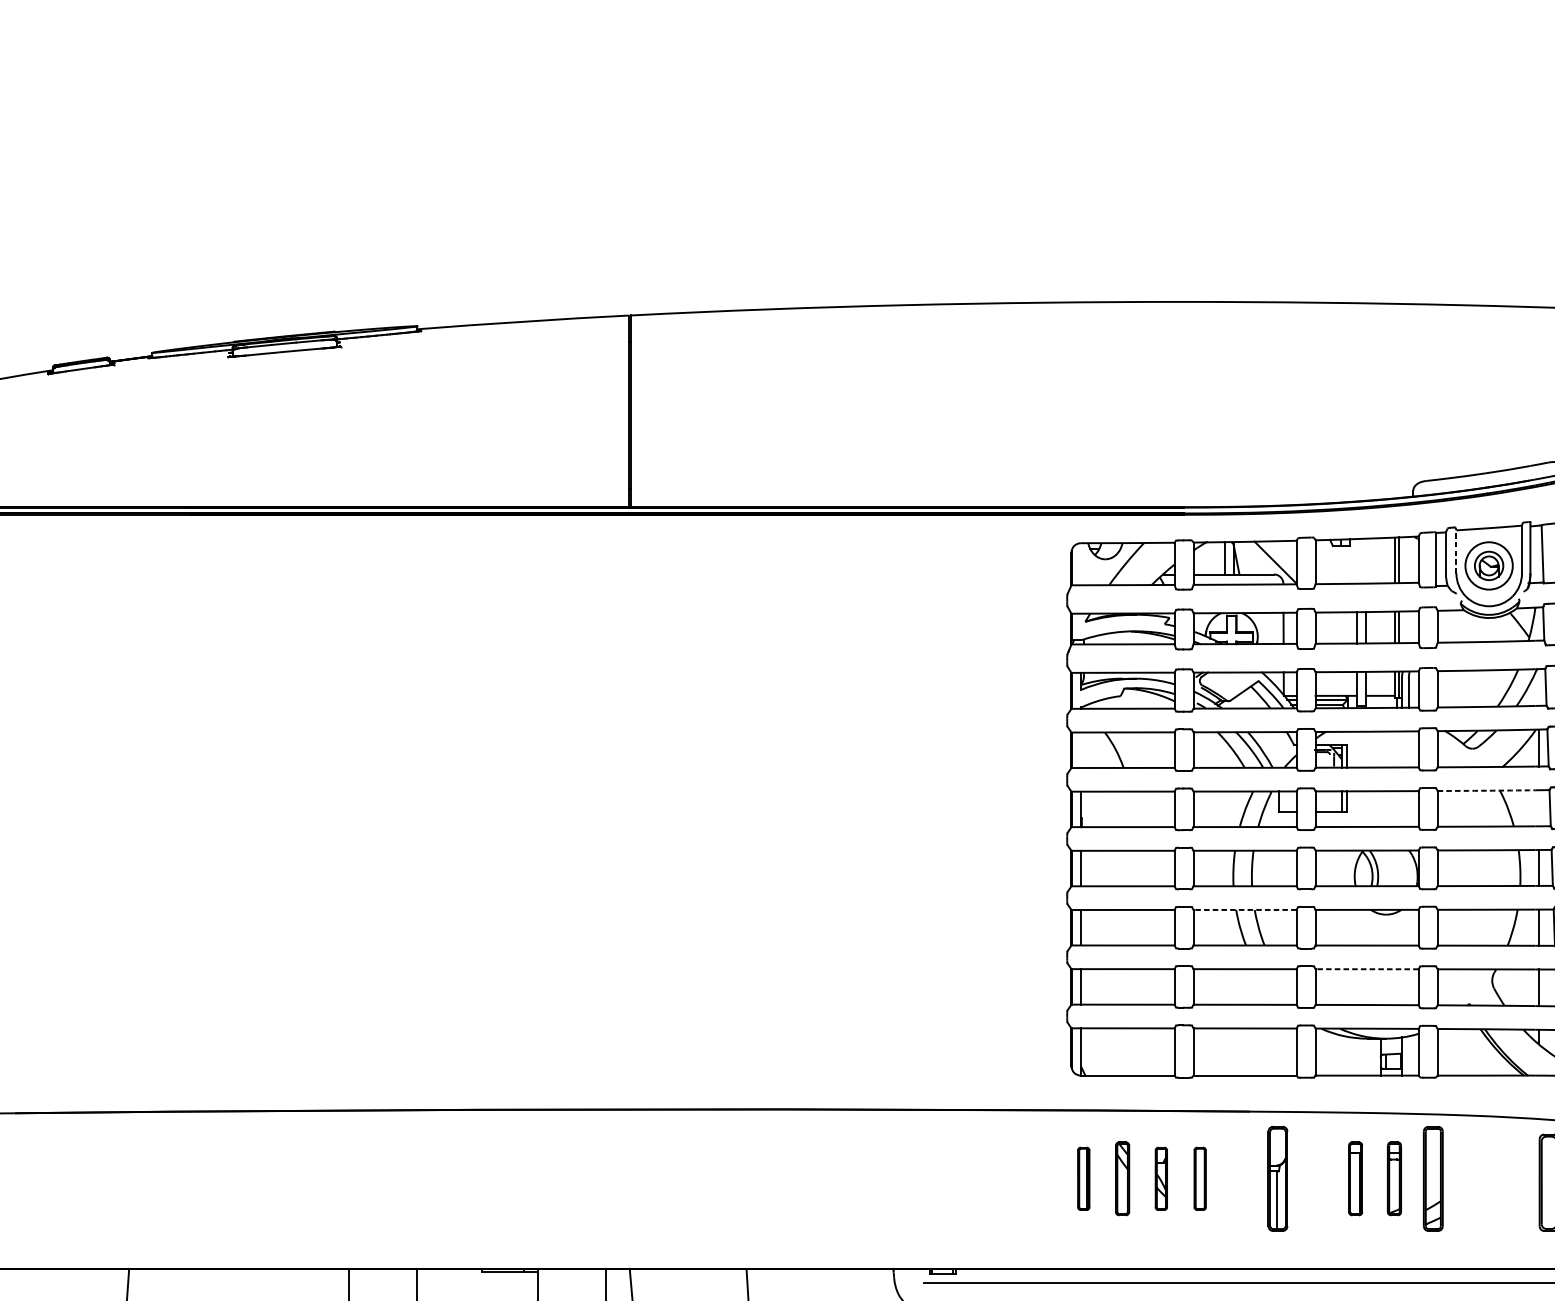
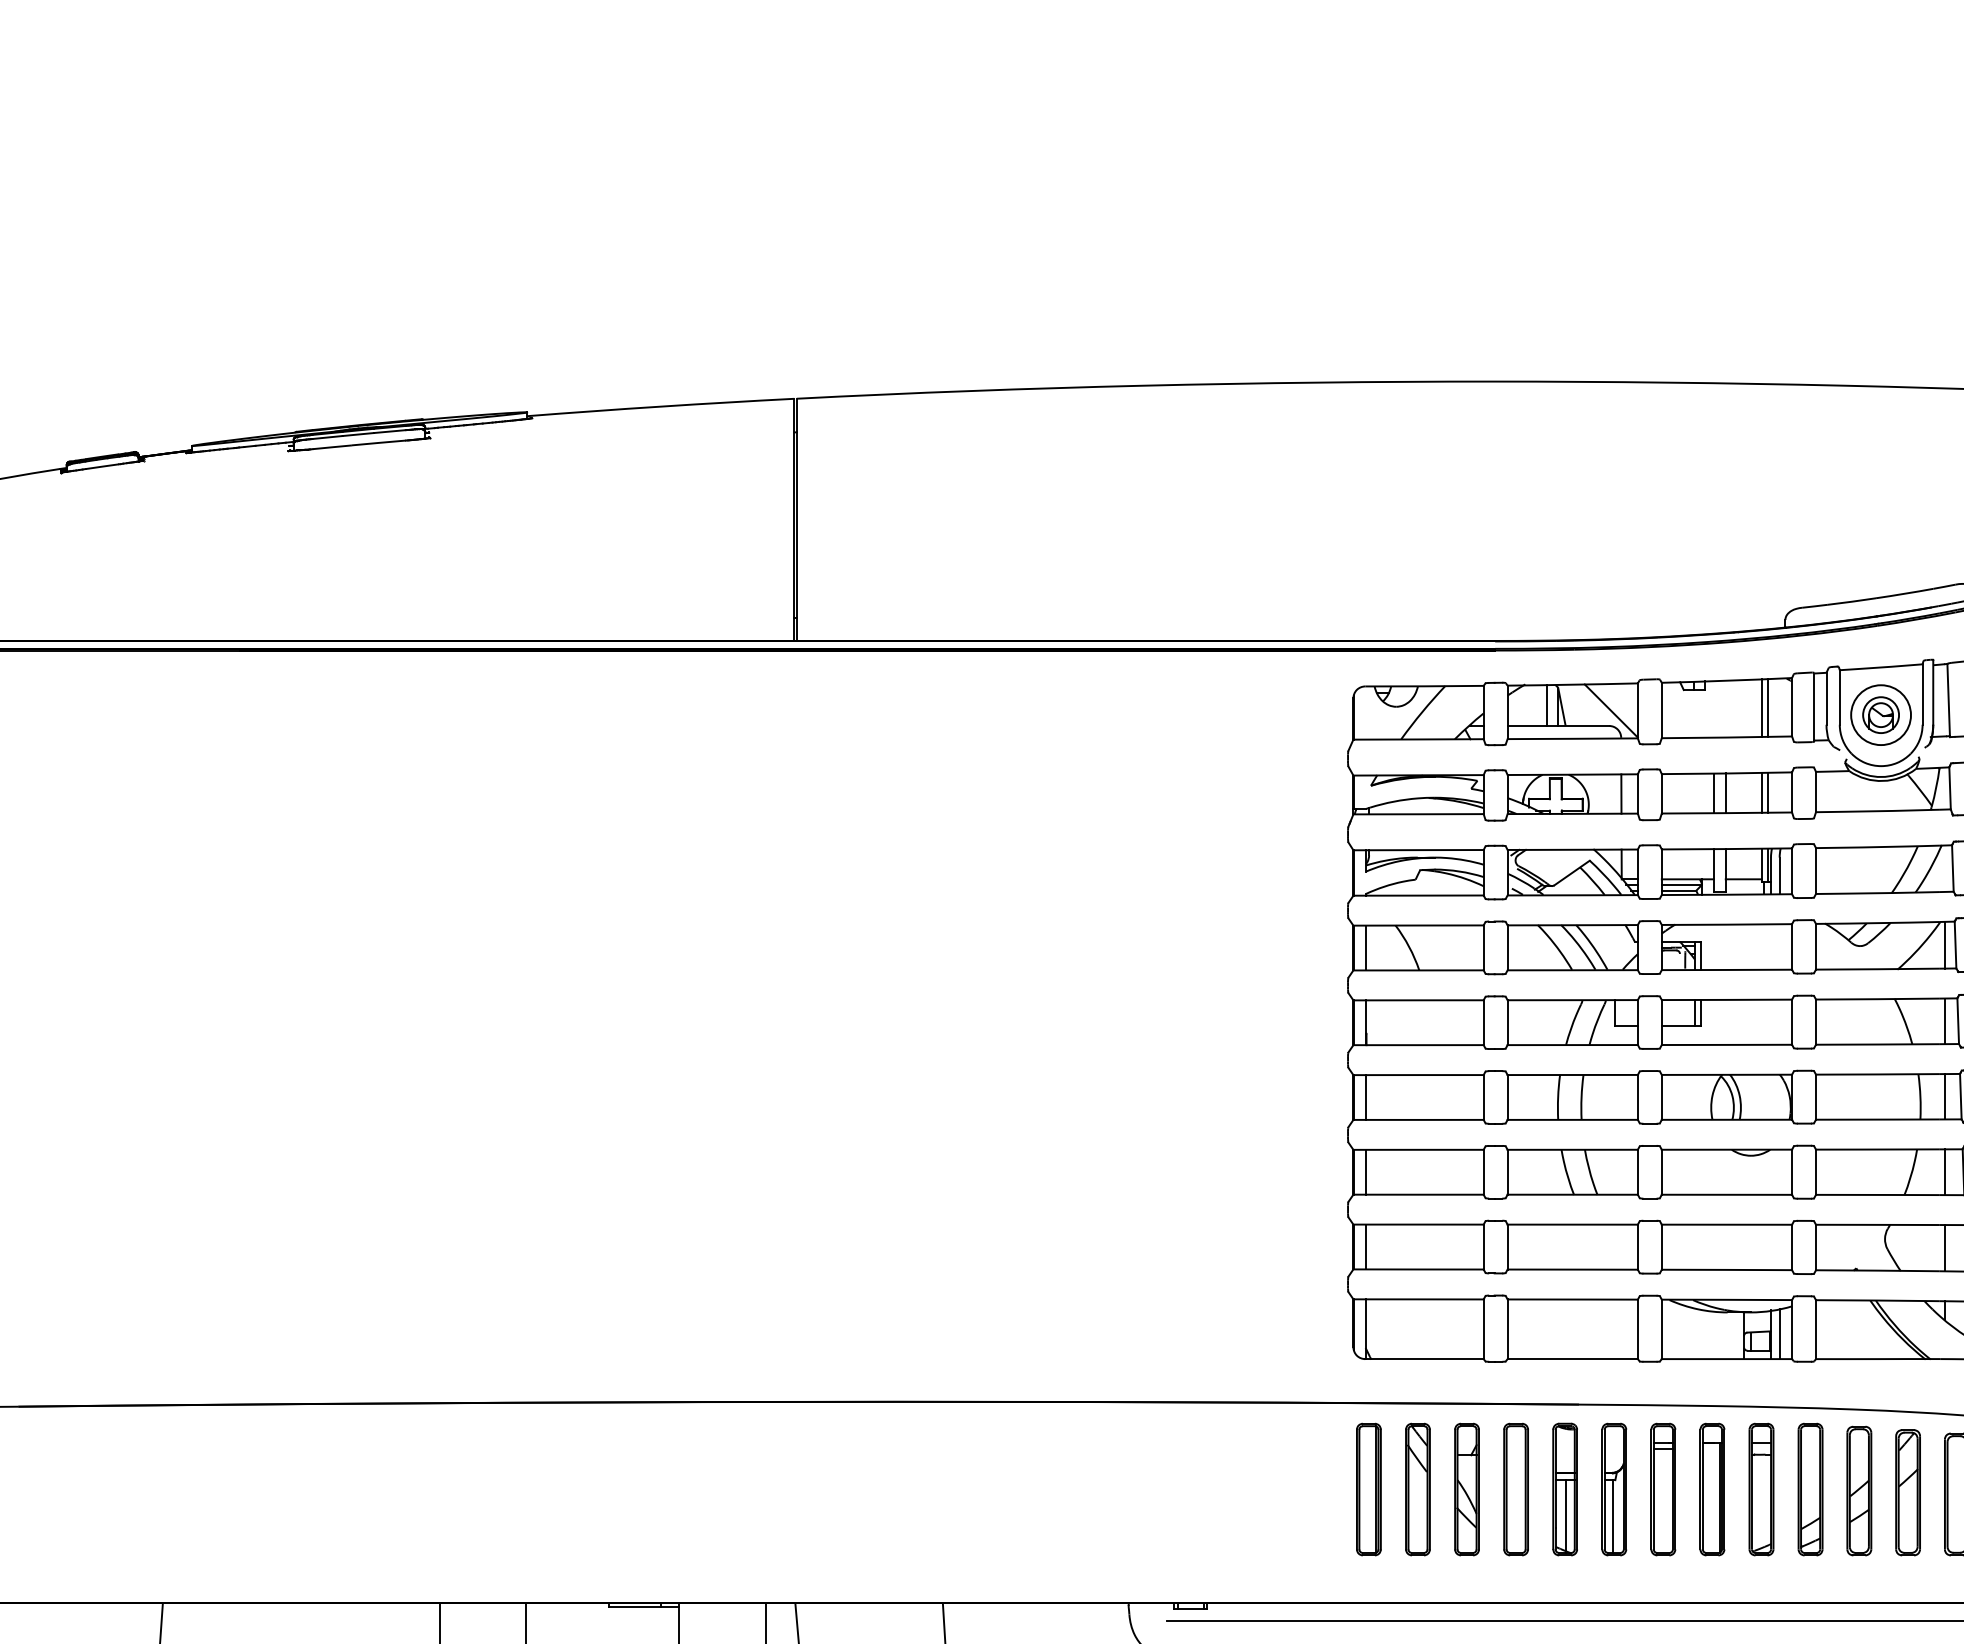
line: (1456, 551) -> (1839, 696), dashed -> solid
line: (1081, 749) -> (1366, 947), added
arc: (1486, 790) -> (1877, 999), dashed -> solid
line: (1539, 808) -> (1944, 1021), added
line: (1244, 909) -> (1572, 1149), dashed -> solid
line: (1366, 969) -> (1726, 1224), dashed -> solid
line: (1408, 1056) -> (1779, 1334), added
part: (1083, 1178) -> (1368, 1489), size x1.67
part: (1122, 1178) -> (1417, 1489), size x1.43
part: (1160, 1178) -> (1466, 1489), size x1.67
part: (1199, 1178) -> (1515, 1489), size x1.67
part: (1238, 1178) -> (1564, 1489), added
part: (1316, 1178) -> (1663, 1489), added
part: (1355, 1178) -> (1712, 1489), size x1.43
part: (1394, 1178) -> (1761, 1489), size x1.43
part: (1472, 1179) -> (1859, 1490), added
part: (1510, 1181) -> (1907, 1492), added

